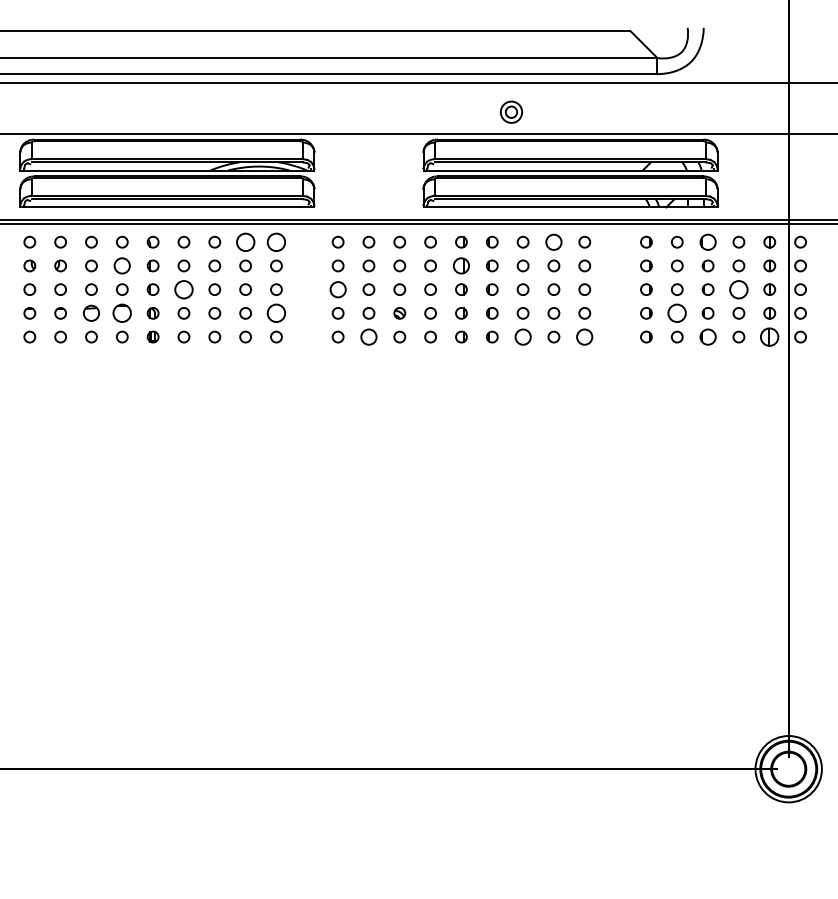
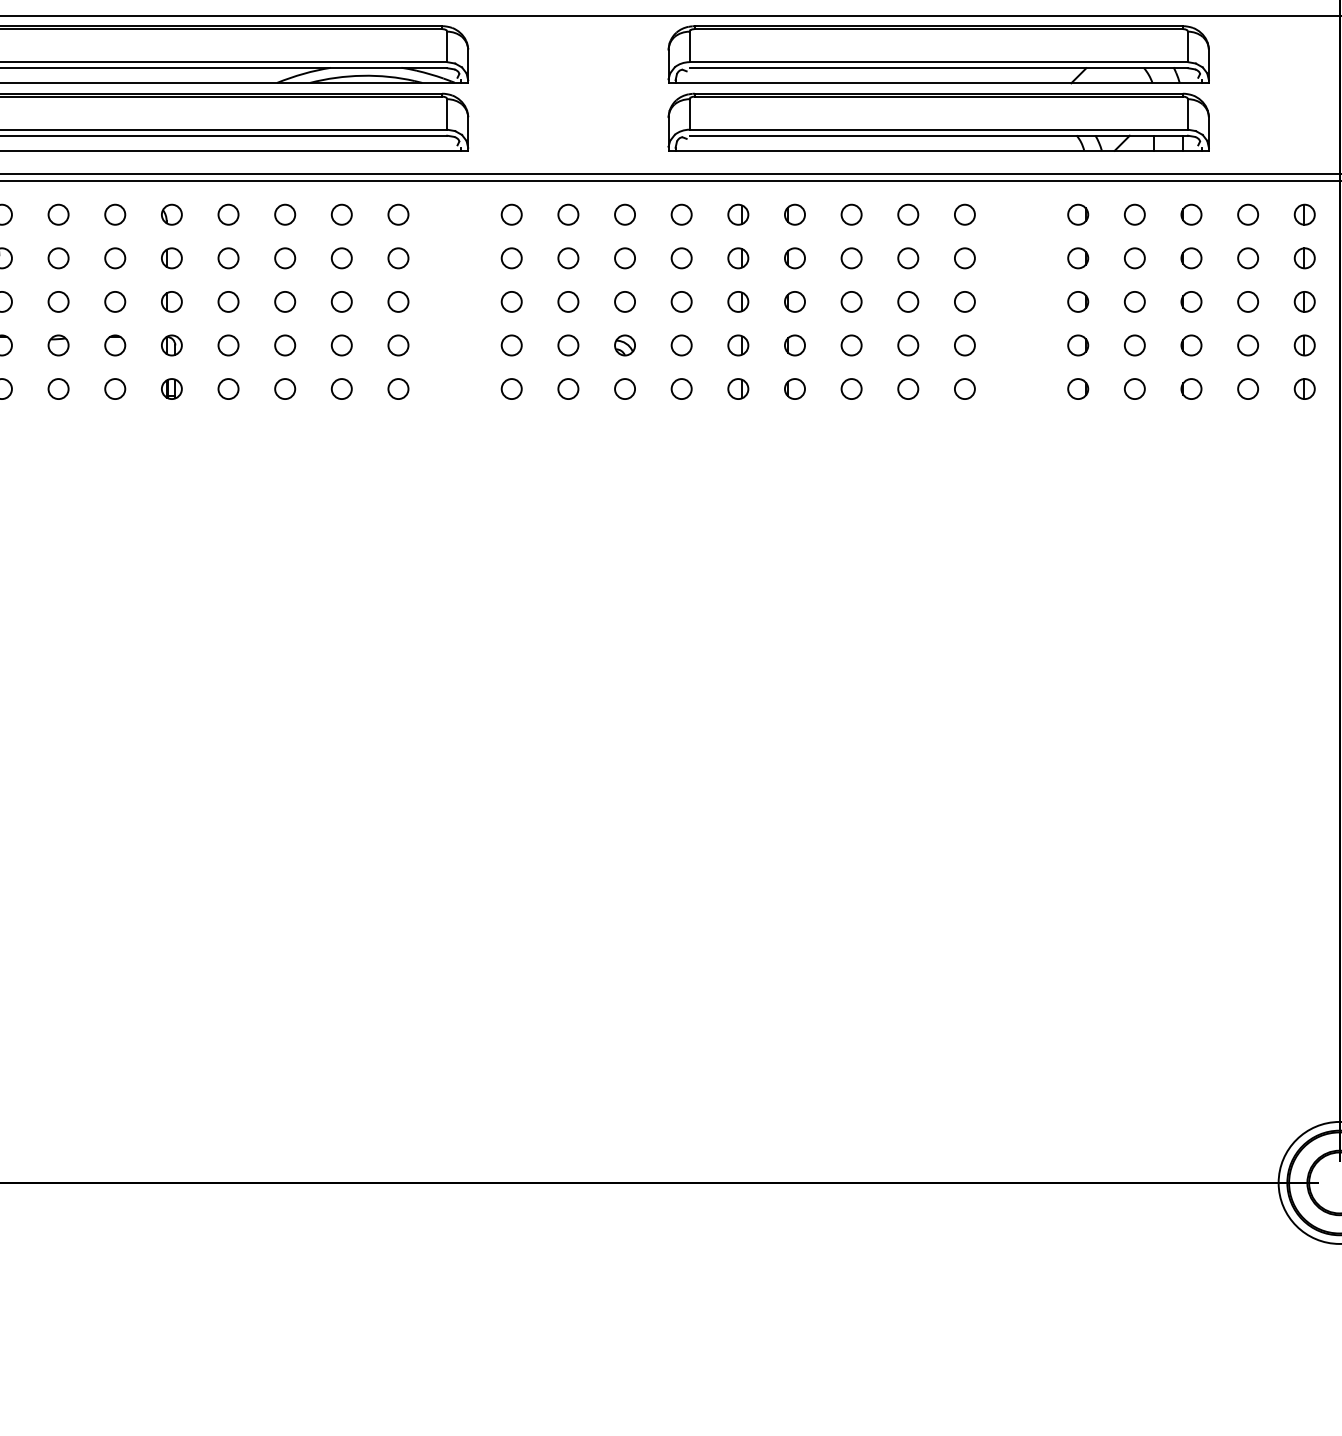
circle: (245, 241) -> (341, 213), size x0.62
circle: (276, 241) -> (398, 213), size x0.62
circle: (553, 241) -> (907, 213), size x0.71
part: (707, 241) -> (1190, 213), size x0.71
circle: (122, 265) -> (115, 257), size x0.71
part: (461, 265) -> (738, 257), size x0.71
circle: (183, 289) -> (227, 301), size x0.62
circle: (337, 289) -> (510, 301), size x0.71
circle: (738, 289) -> (1247, 301), size x0.62
circle: (91, 313) -> (58, 345), size x0.71
circle: (122, 313) -> (115, 345), size x0.62
circle: (276, 313) -> (398, 345), size x0.62
circle: (677, 313) -> (1135, 345), size x0.62
circle: (368, 336) -> (567, 387), size x0.71
circle: (522, 336) -> (850, 387), size x0.71
circle: (584, 336) -> (964, 387), size x0.71
part: (707, 336) -> (1190, 387), size x0.71
part: (769, 336) -> (1304, 387), size x0.62

